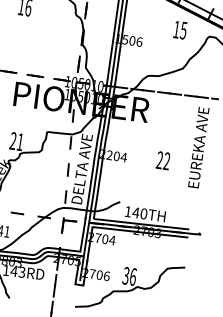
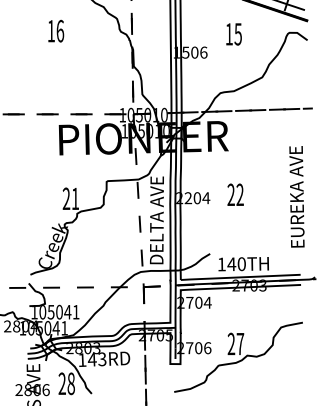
text: (179, 30) -> (233, 34), moved
text: (198, 147) -> (296, 196), moved
text: (163, 160) -> (235, 194), moved
text: (129, 275) -> (235, 343), 36 -> 27

